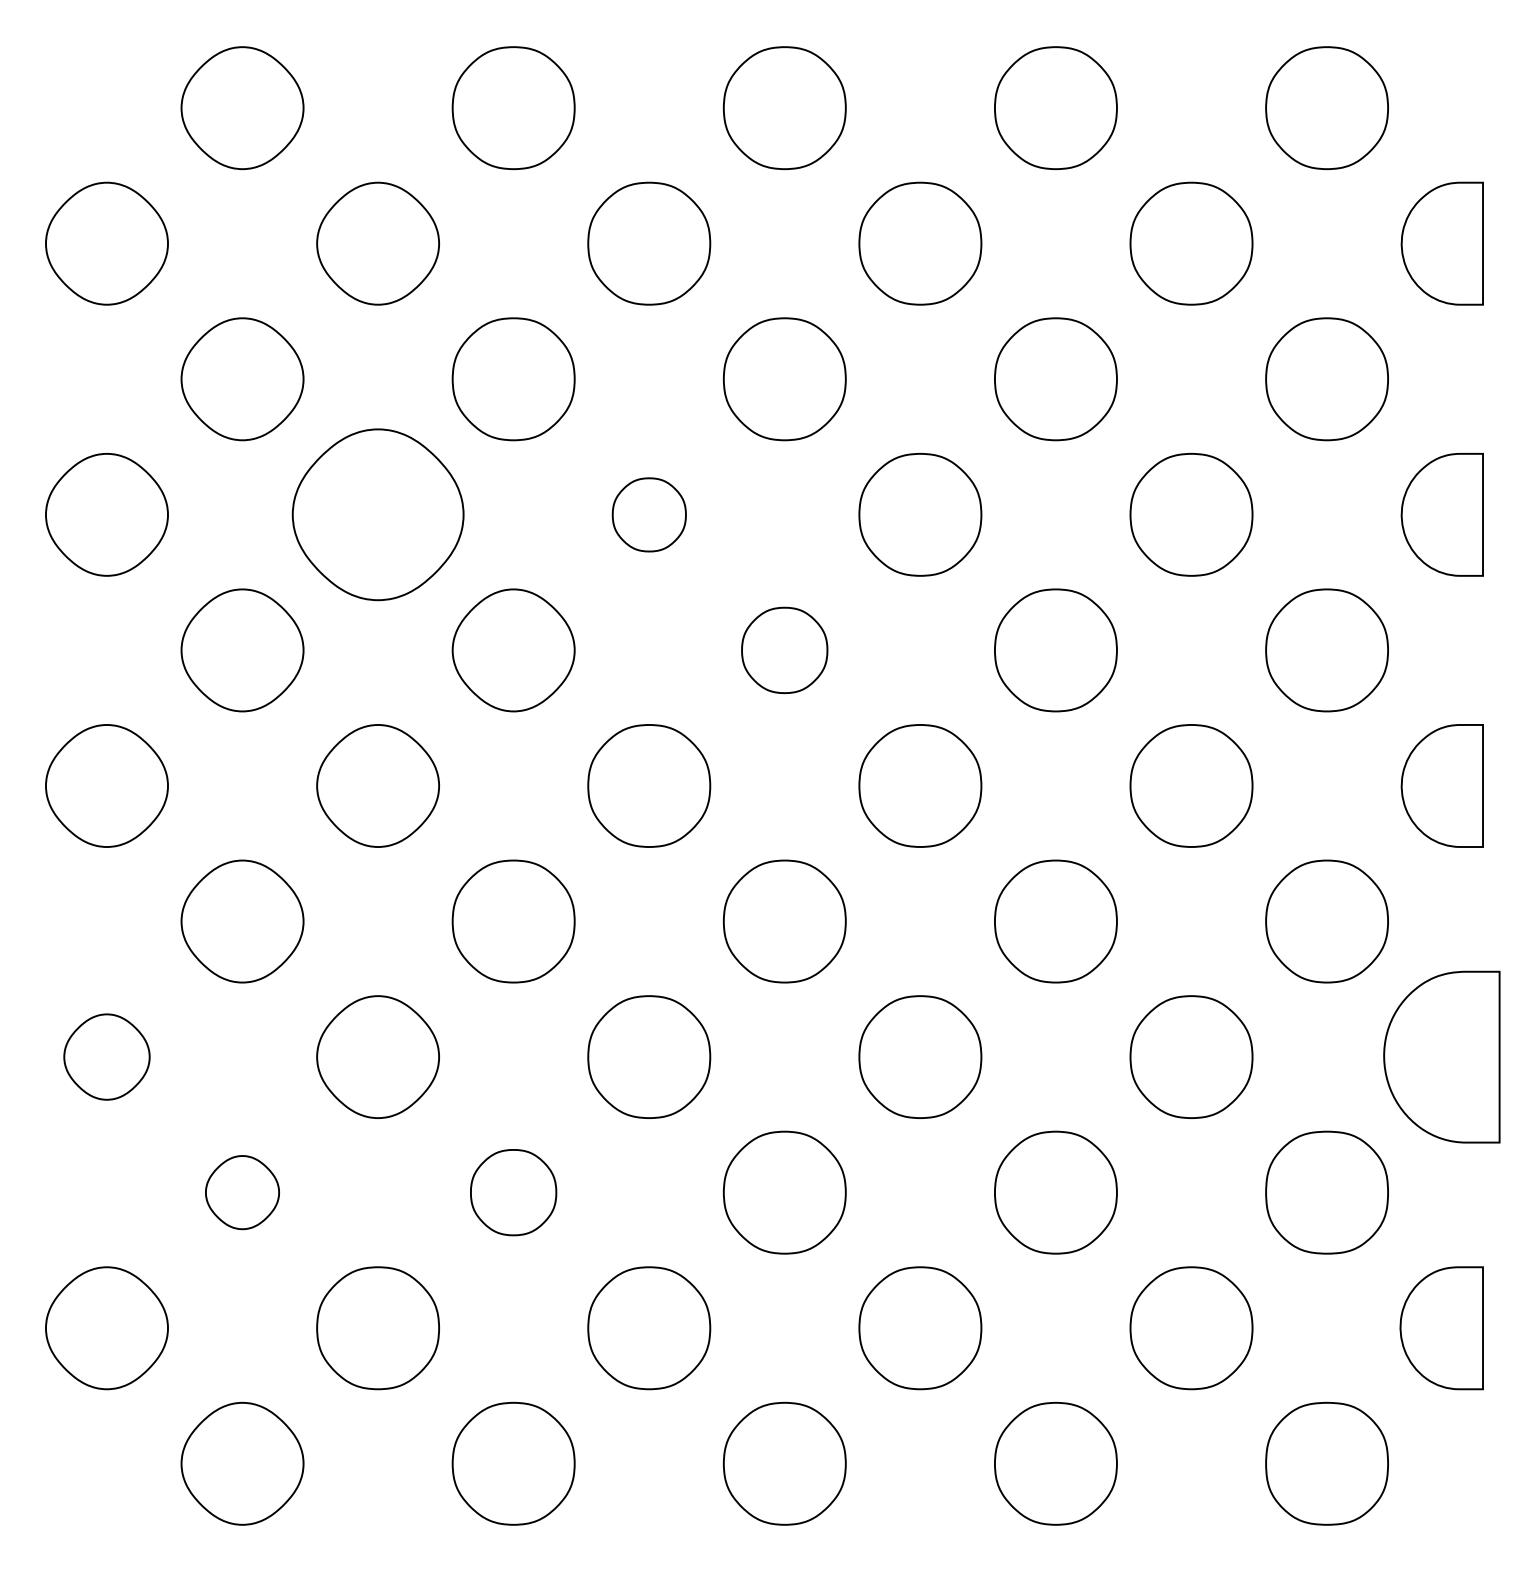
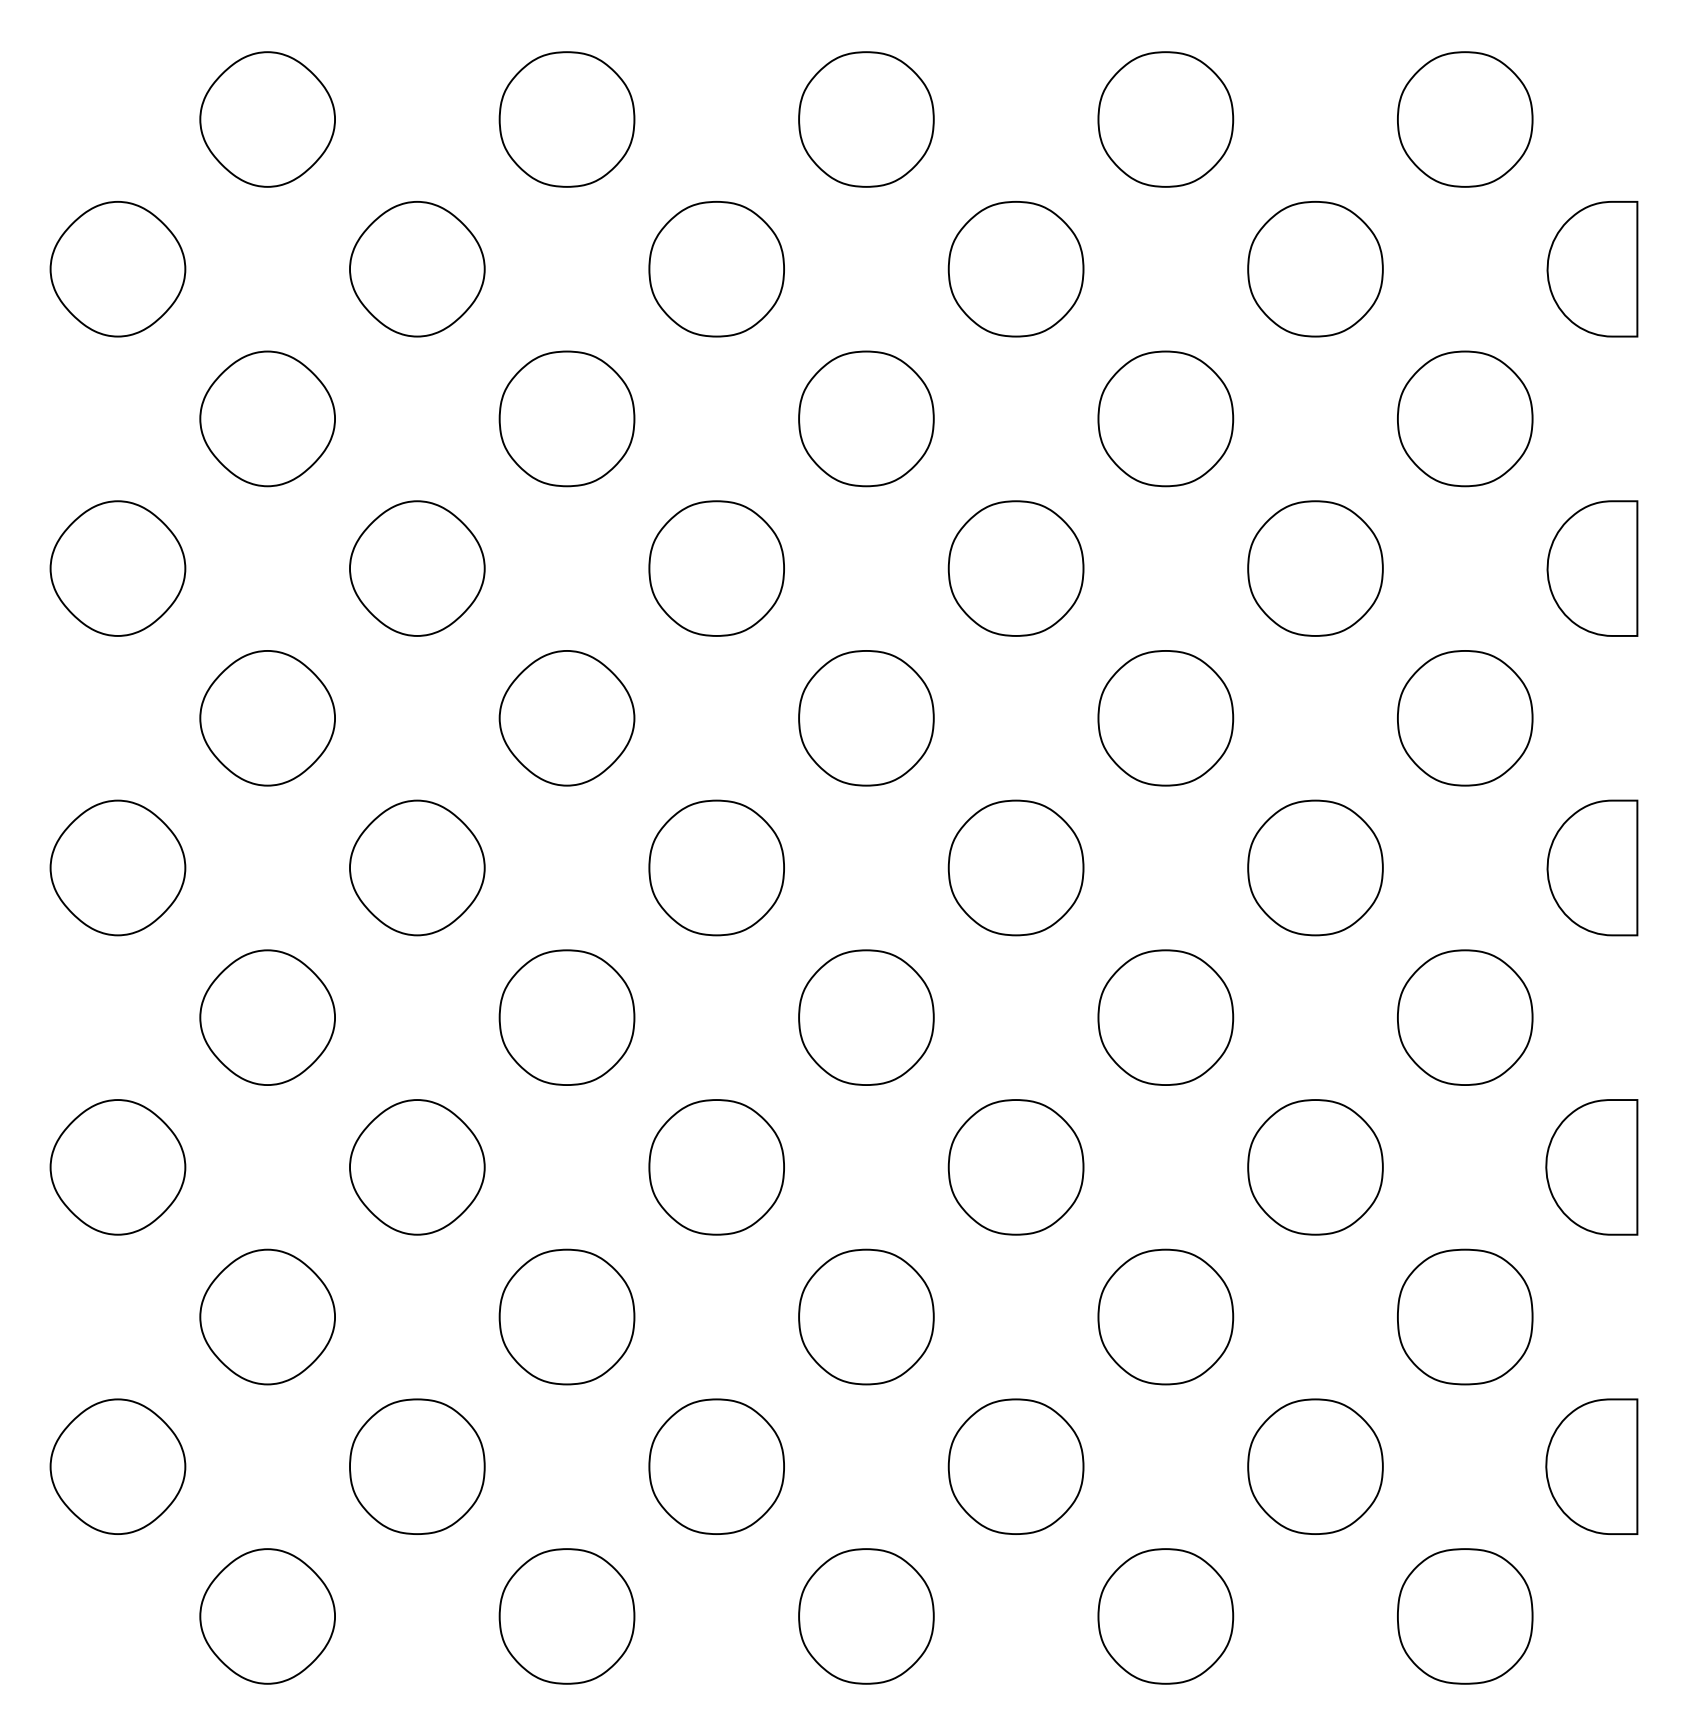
part: (377, 514) -> (416, 568), size x0.71
part: (649, 514) -> (717, 568), size x1.67
part: (784, 650) -> (866, 718), size x1.43
part: (106, 1056) -> (117, 1166), size x1.43
part: (1441, 1056) -> (1591, 1166), size x0.71
part: (242, 1192) -> (267, 1316), size x1.67
part: (513, 1192) -> (566, 1316), size x1.43

